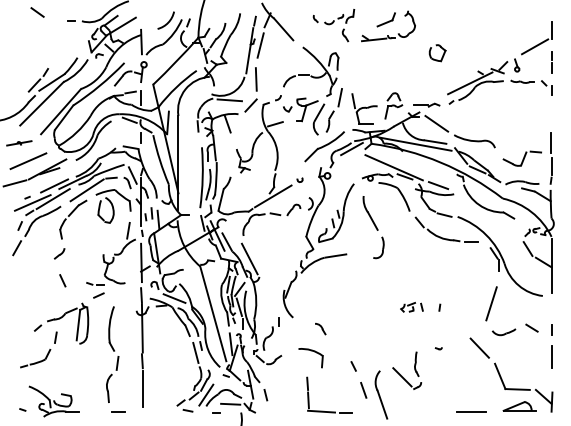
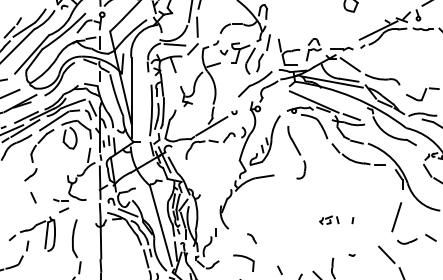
line: (351, 148) -> (278, 85), removed
part: (59, 253) -> (30, 174), size x1.4
line: (249, 258) -> (191, 178), removed

